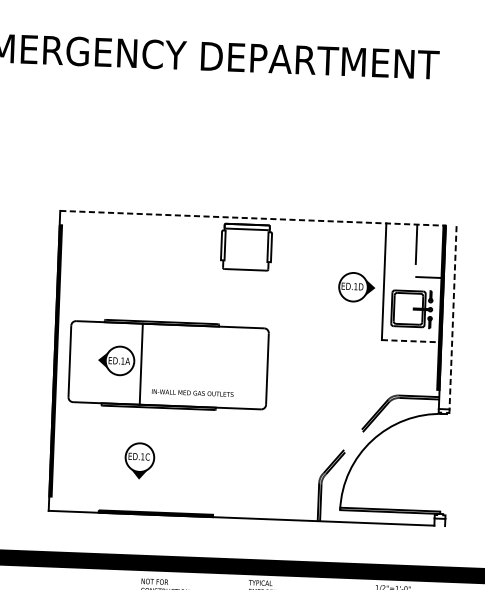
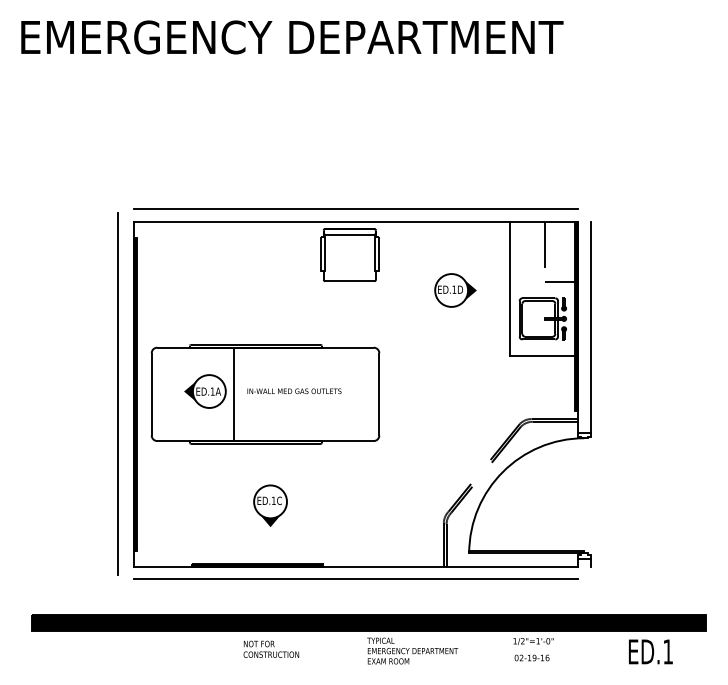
line: (253, 207) -> (356, 209), added
line: (253, 218) -> (356, 221), dashed -> solid
part: (356, 287) -> (455, 290), moved
line: (453, 318) -> (590, 327), dashed -> solid
line: (412, 340) -> (544, 355), dashed -> solid
line: (40, 360) -> (117, 394), added
text: (192, 393) -> (294, 391), moved
part: (139, 460) -> (270, 505), moved
line: (241, 529) -> (356, 579), added

